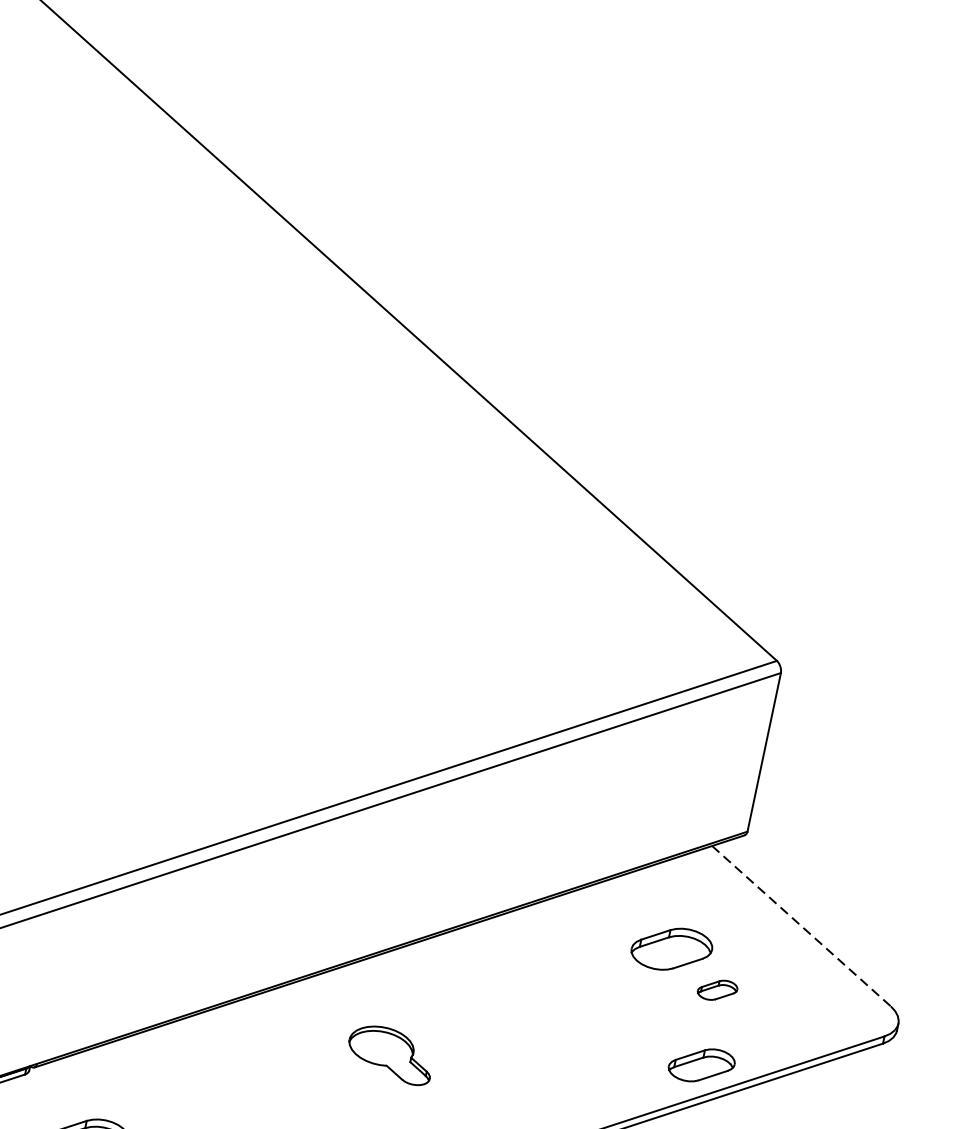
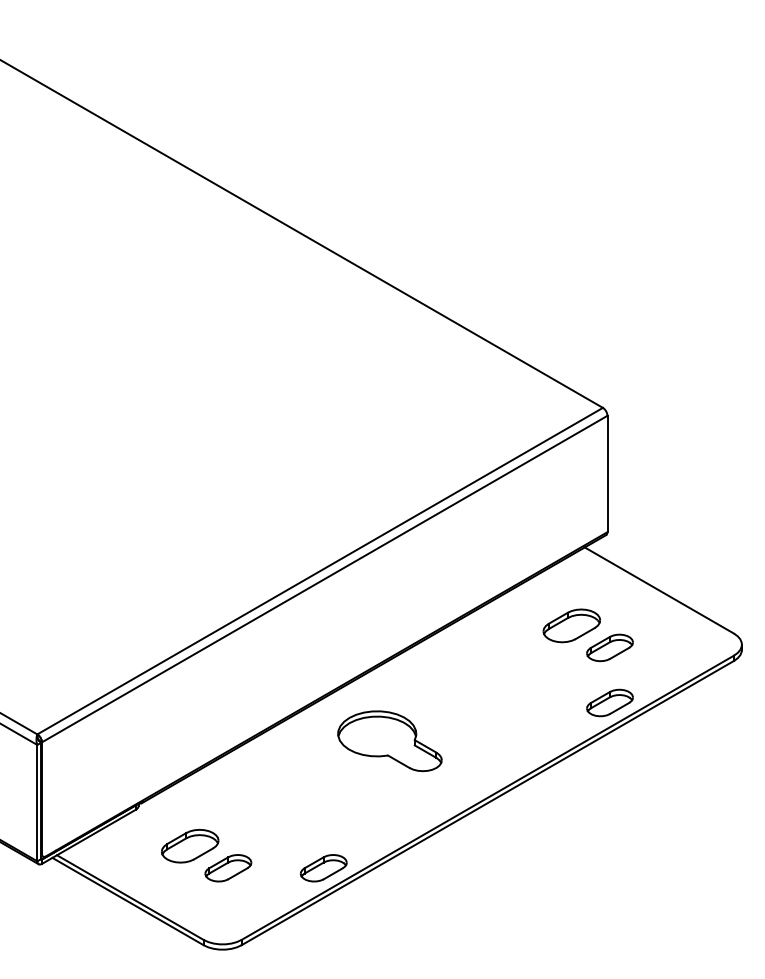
line: (801, 926) -> (659, 590), dashed -> solid
part: (717, 989) -> (609, 647), size x1.67
part: (390, 1054) -> (389, 741), size x1.67

